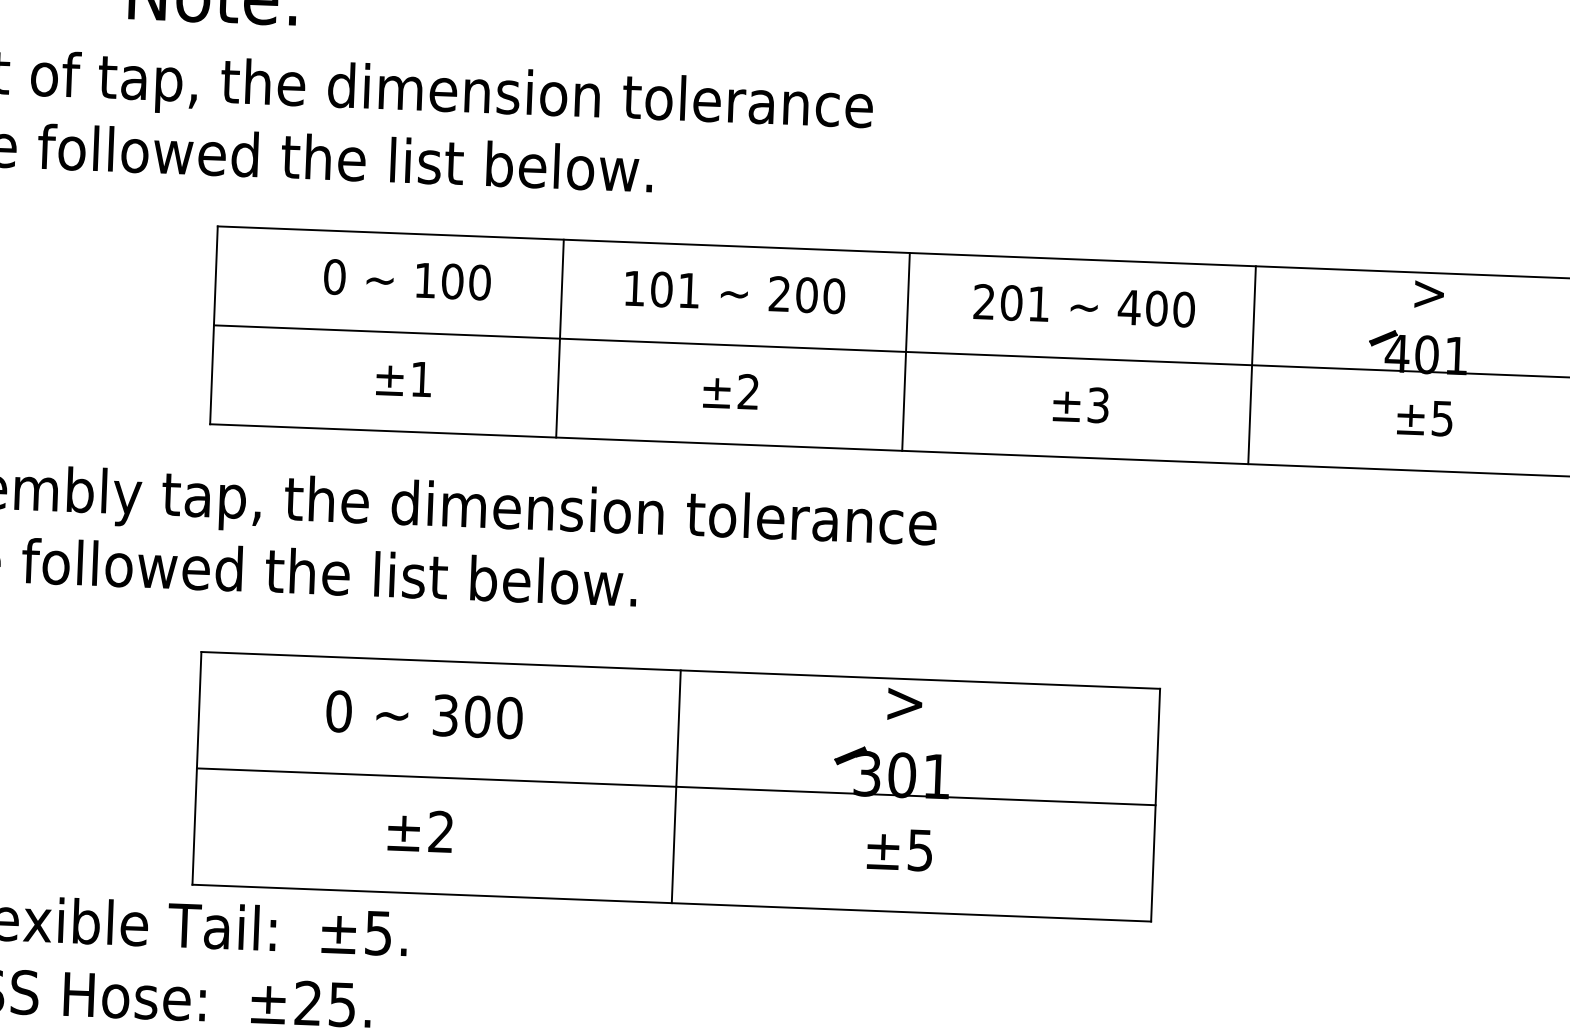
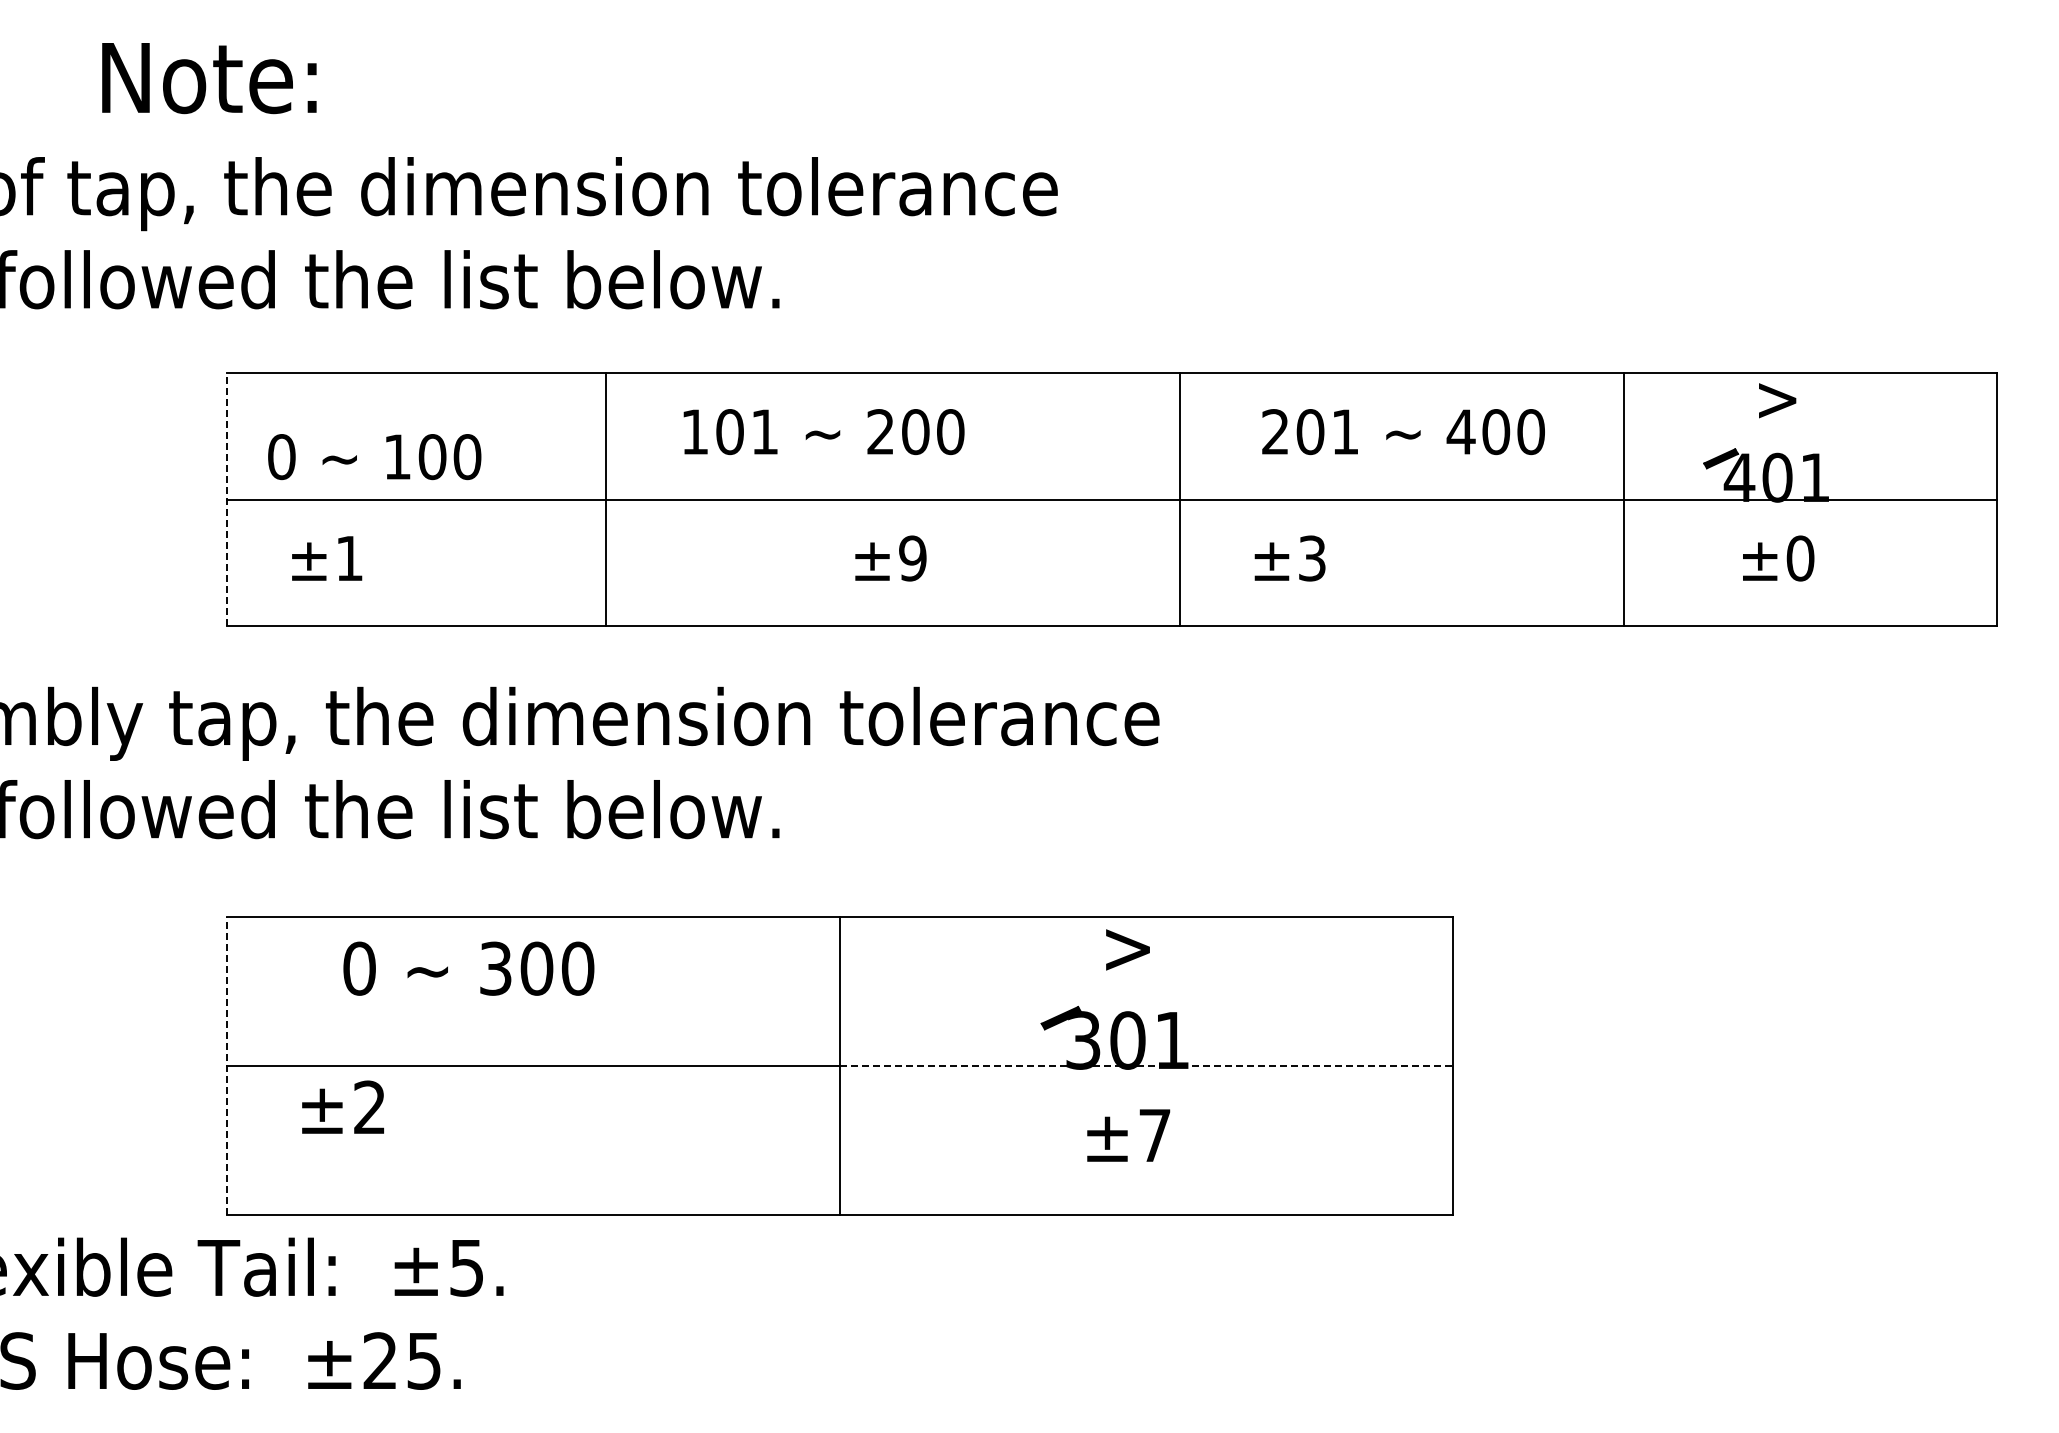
text: (407, 280) -> (374, 457), moved
text: (734, 292) -> (823, 432), moved
text: (1084, 306) -> (1403, 432), moved
line: (213, 325) -> (226, 499), solid -> dashed
line: (560, 338) -> (606, 499), moved
line: (906, 351) -> (1180, 499), moved
line: (1251, 365) -> (1623, 499), moved
text: (404, 378) -> (327, 558), moved
text: (748, 391) -> (912, 558), ±2 -> ±9
text: (1080, 404) -> (1289, 558), moved
text: (1442, 418) -> (1800, 558), ±5 -> ±0
text: (424, 714) -> (468, 968), moved
line: (196, 768) -> (226, 1066), solid -> dashed
line: (915, 796) -> (1146, 1066), solid -> dashed
text: (419, 830) -> (342, 1106), moved
text: (920, 850) -> (1154, 1135), ±5 -> ±7

